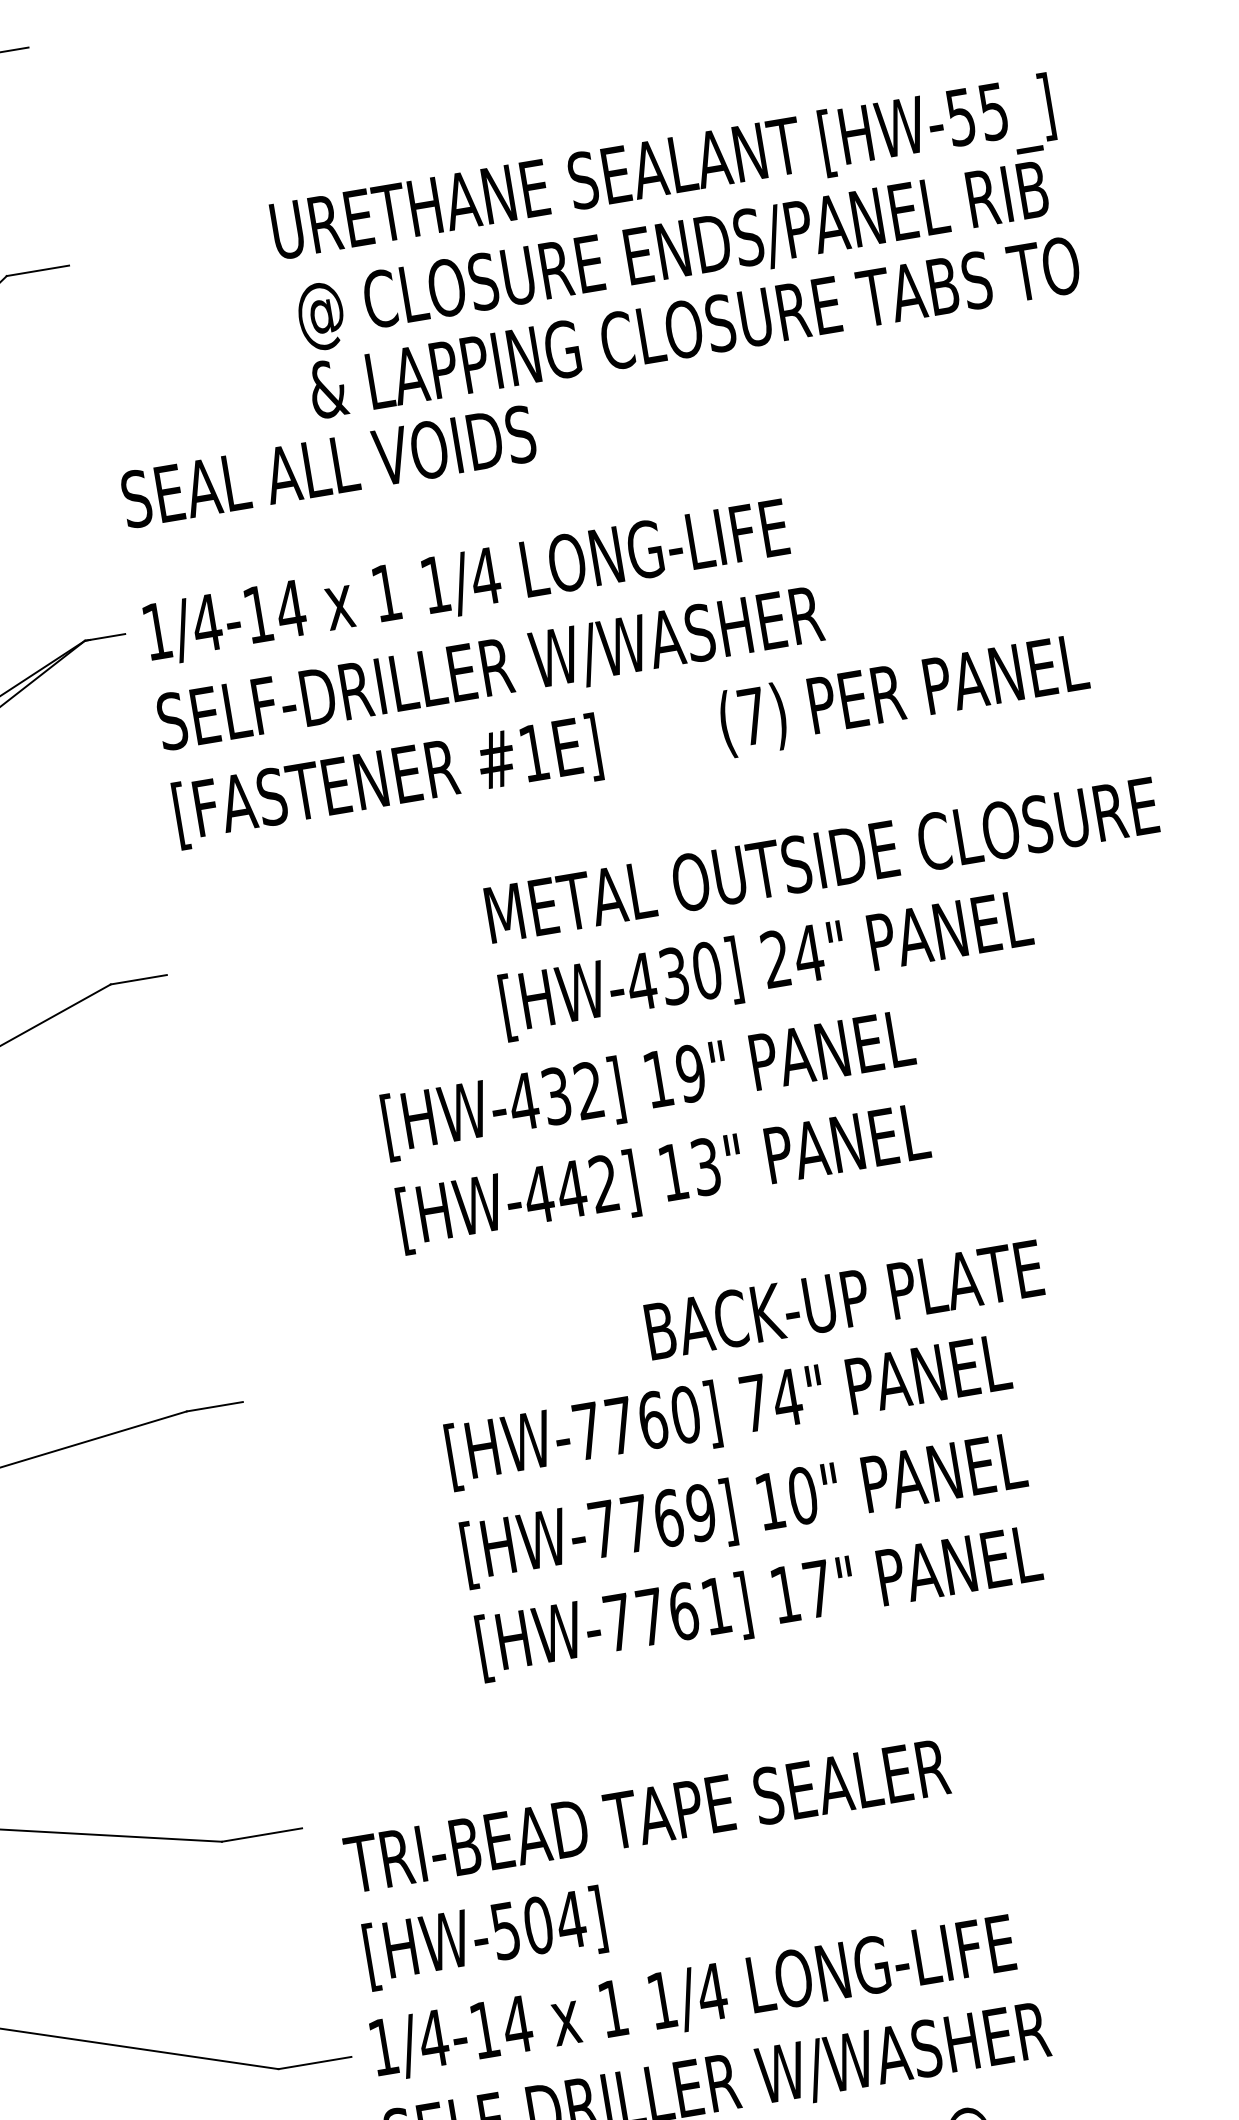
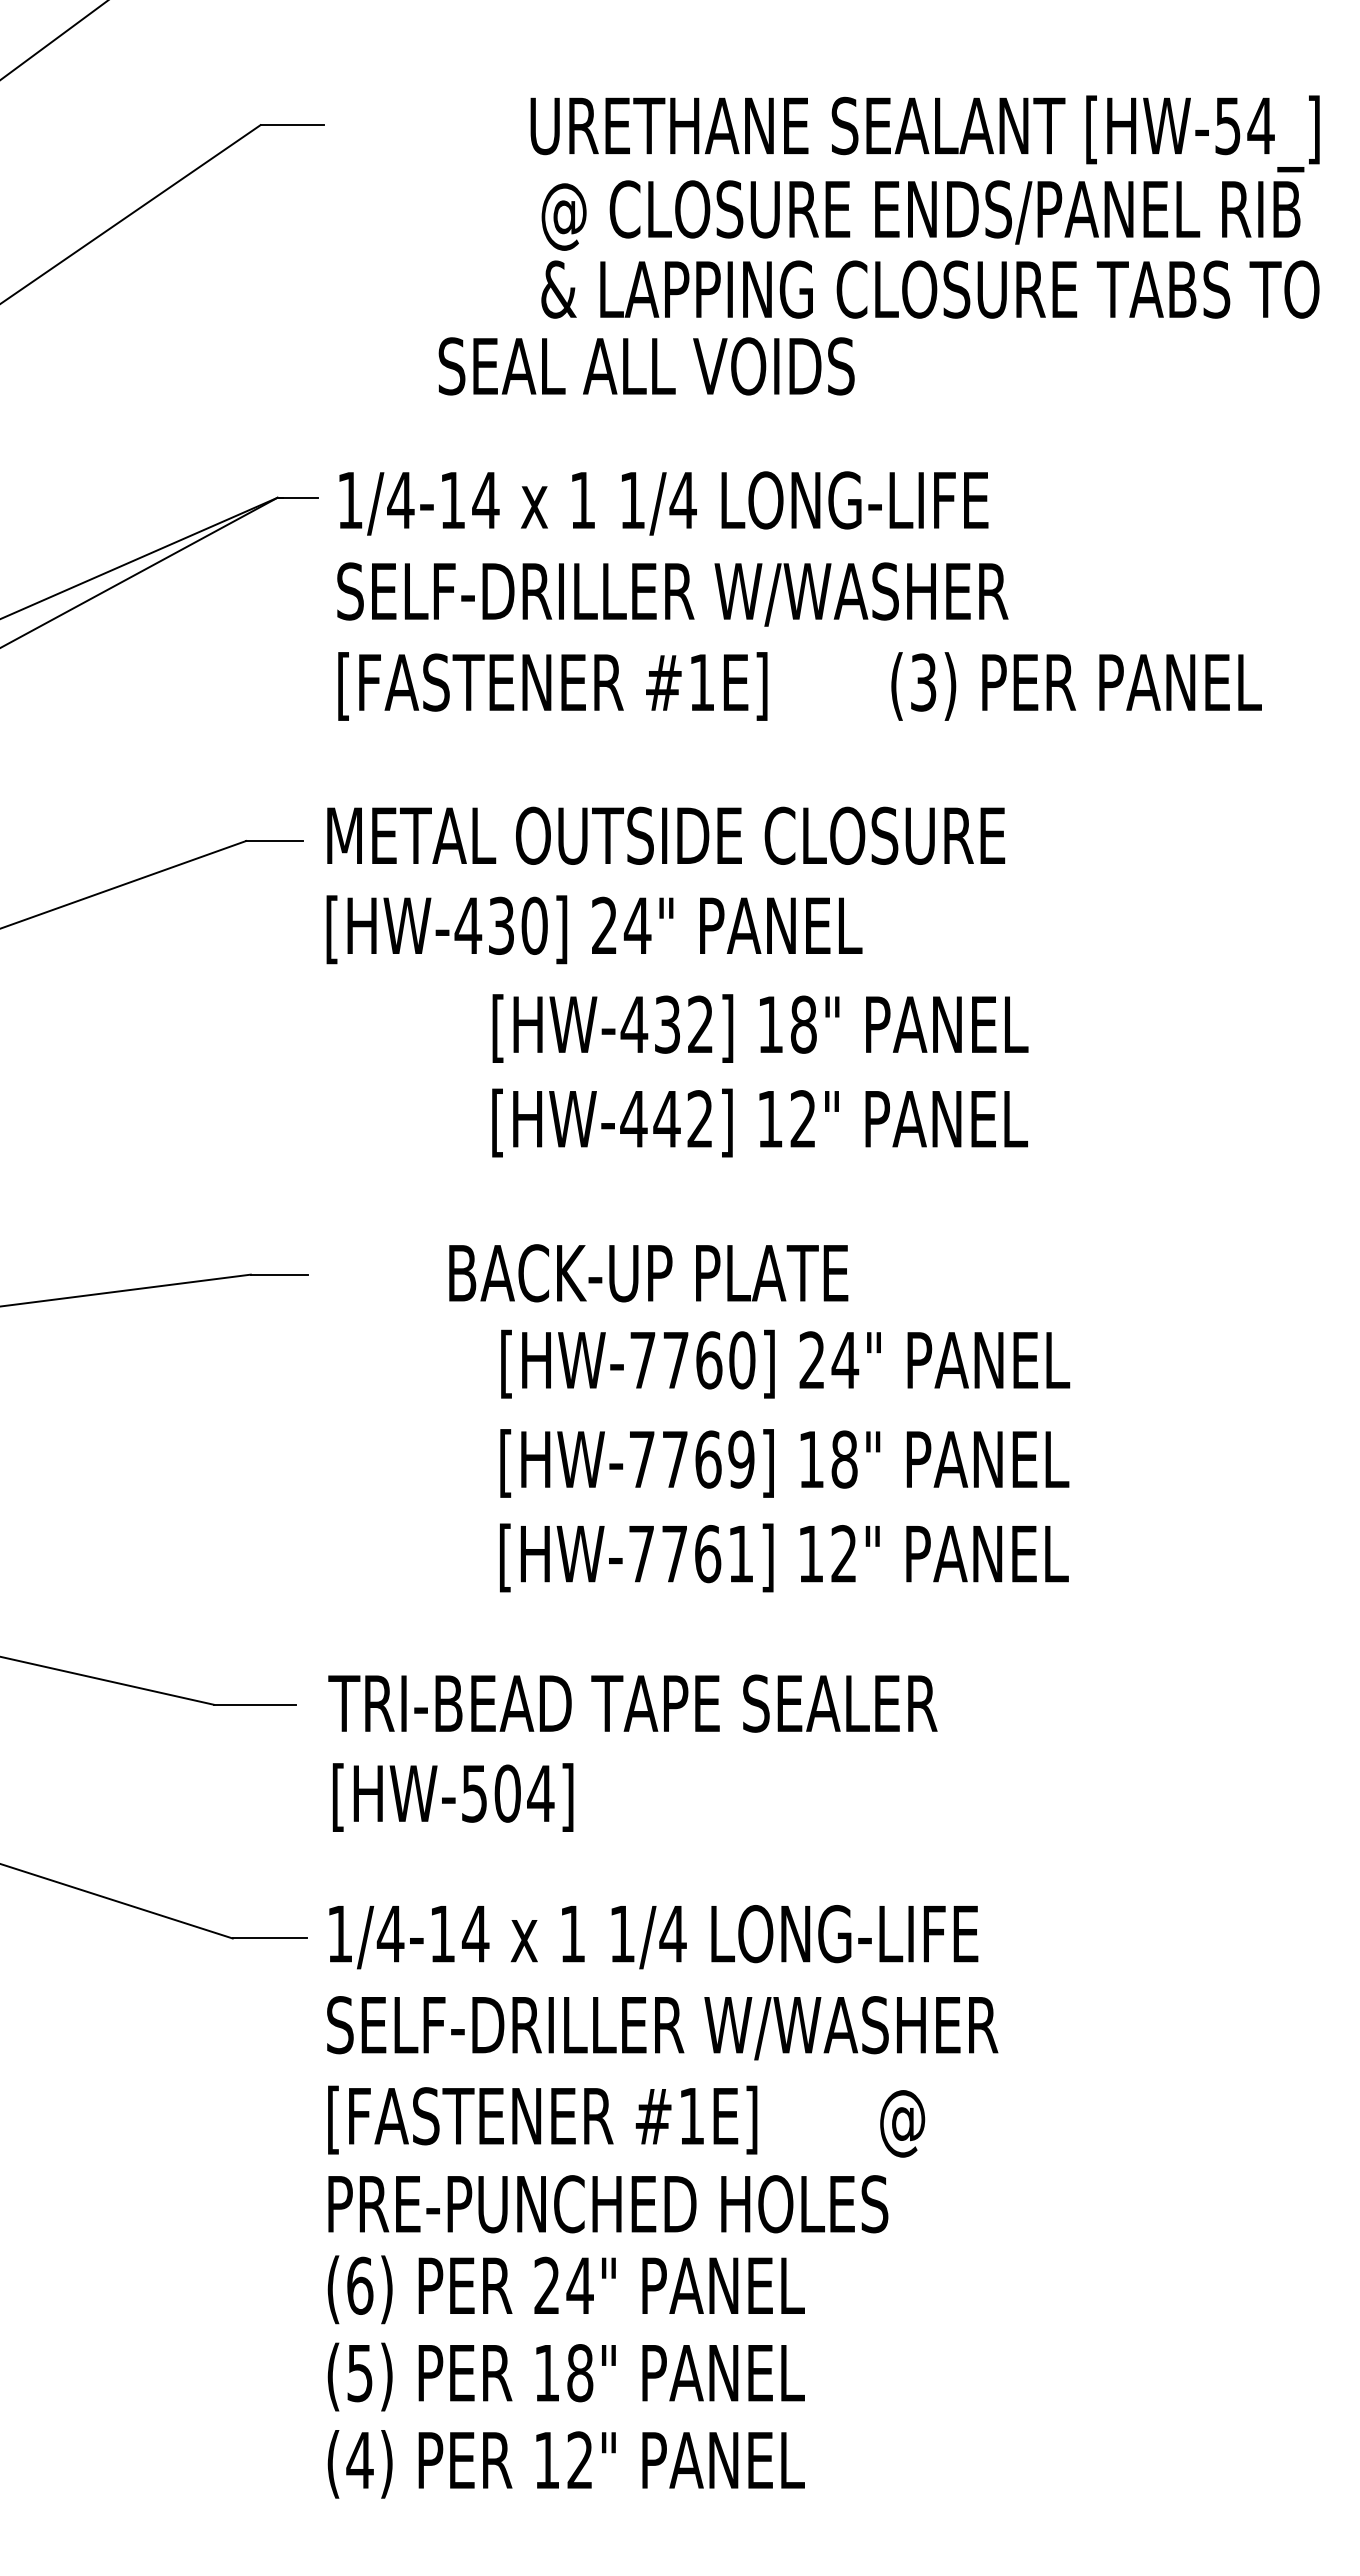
text: (993, 112) -> (1260, 126), [HW-55_] -> [HW-54_]
text: (328, 466) -> (646, 366), moved
text: (752, 716) -> (923, 682), (7) -> (3)
text: (829, 909) -> (665, 885), moved
text: (690, 1073) -> (803, 1024), 19" -> 18"
text: (705, 1167) -> (802, 1119), 13" -> 12"
text: (844, 1300) -> (648, 1273), moved
text: (753, 1402) -> (811, 1359), 74" -> 24"
text: (802, 1495) -> (844, 1459), 10" -> 18"
text: (817, 1588) -> (843, 1553), 17" -> 12"
text: (654, 1864) -> (632, 1752), moved

